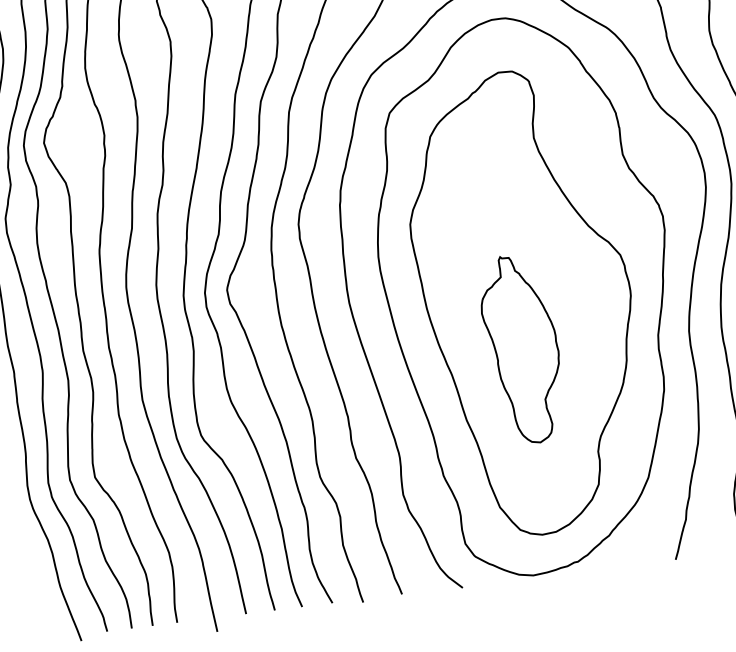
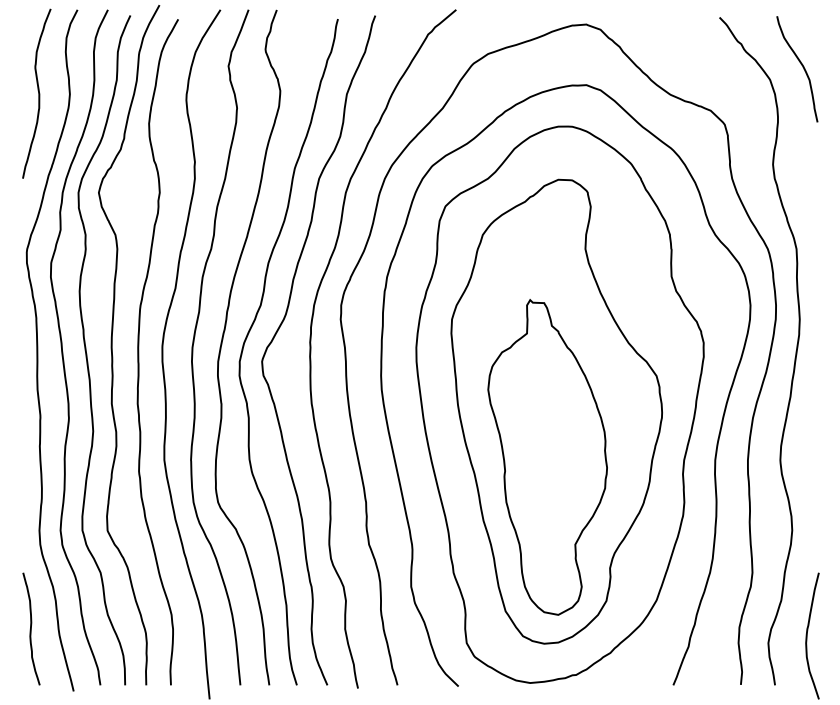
part: (522, 349) -> (547, 457), size x1.67
curve: (31, 583) -> (31, 628), added

